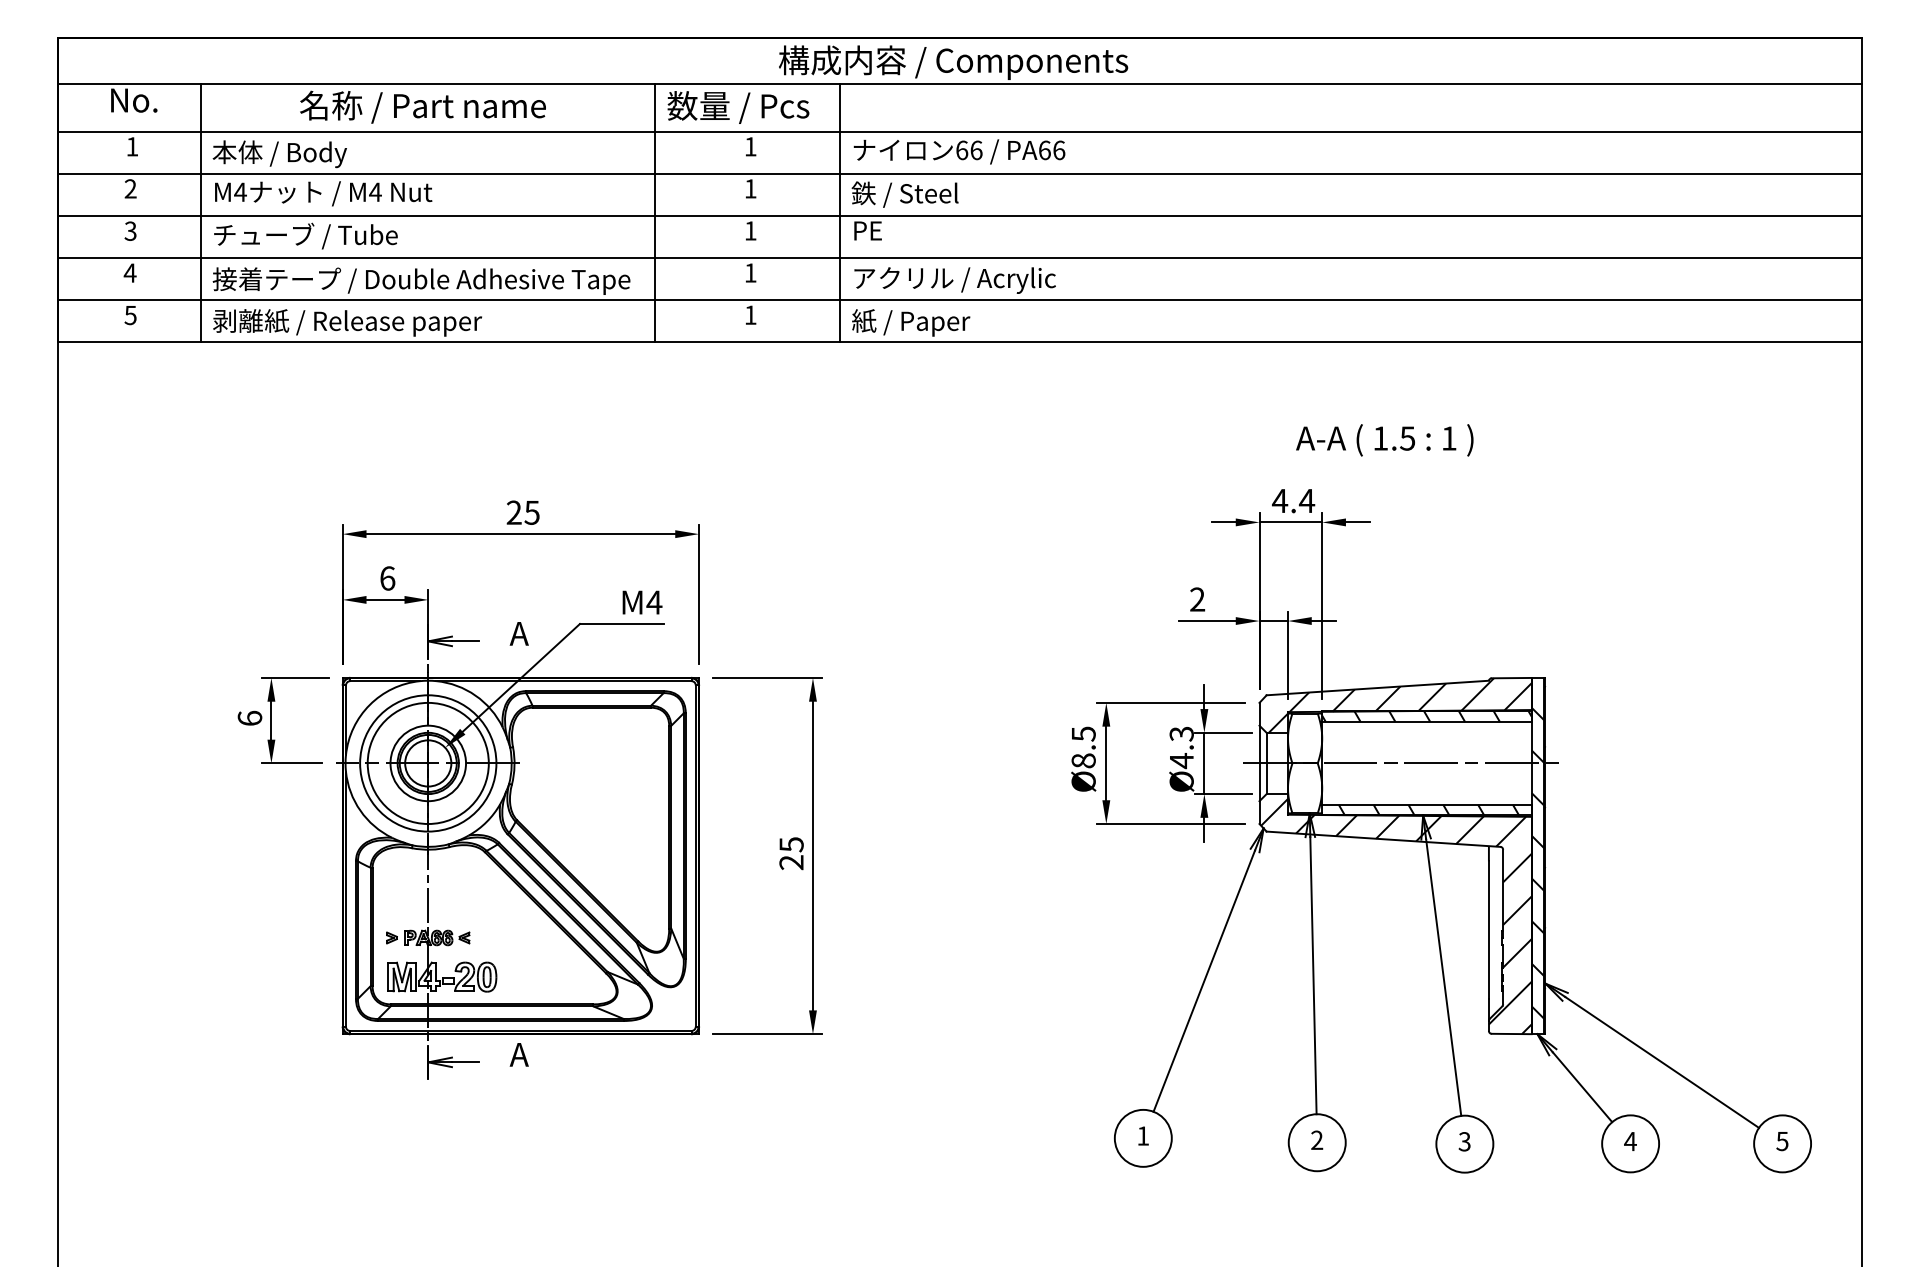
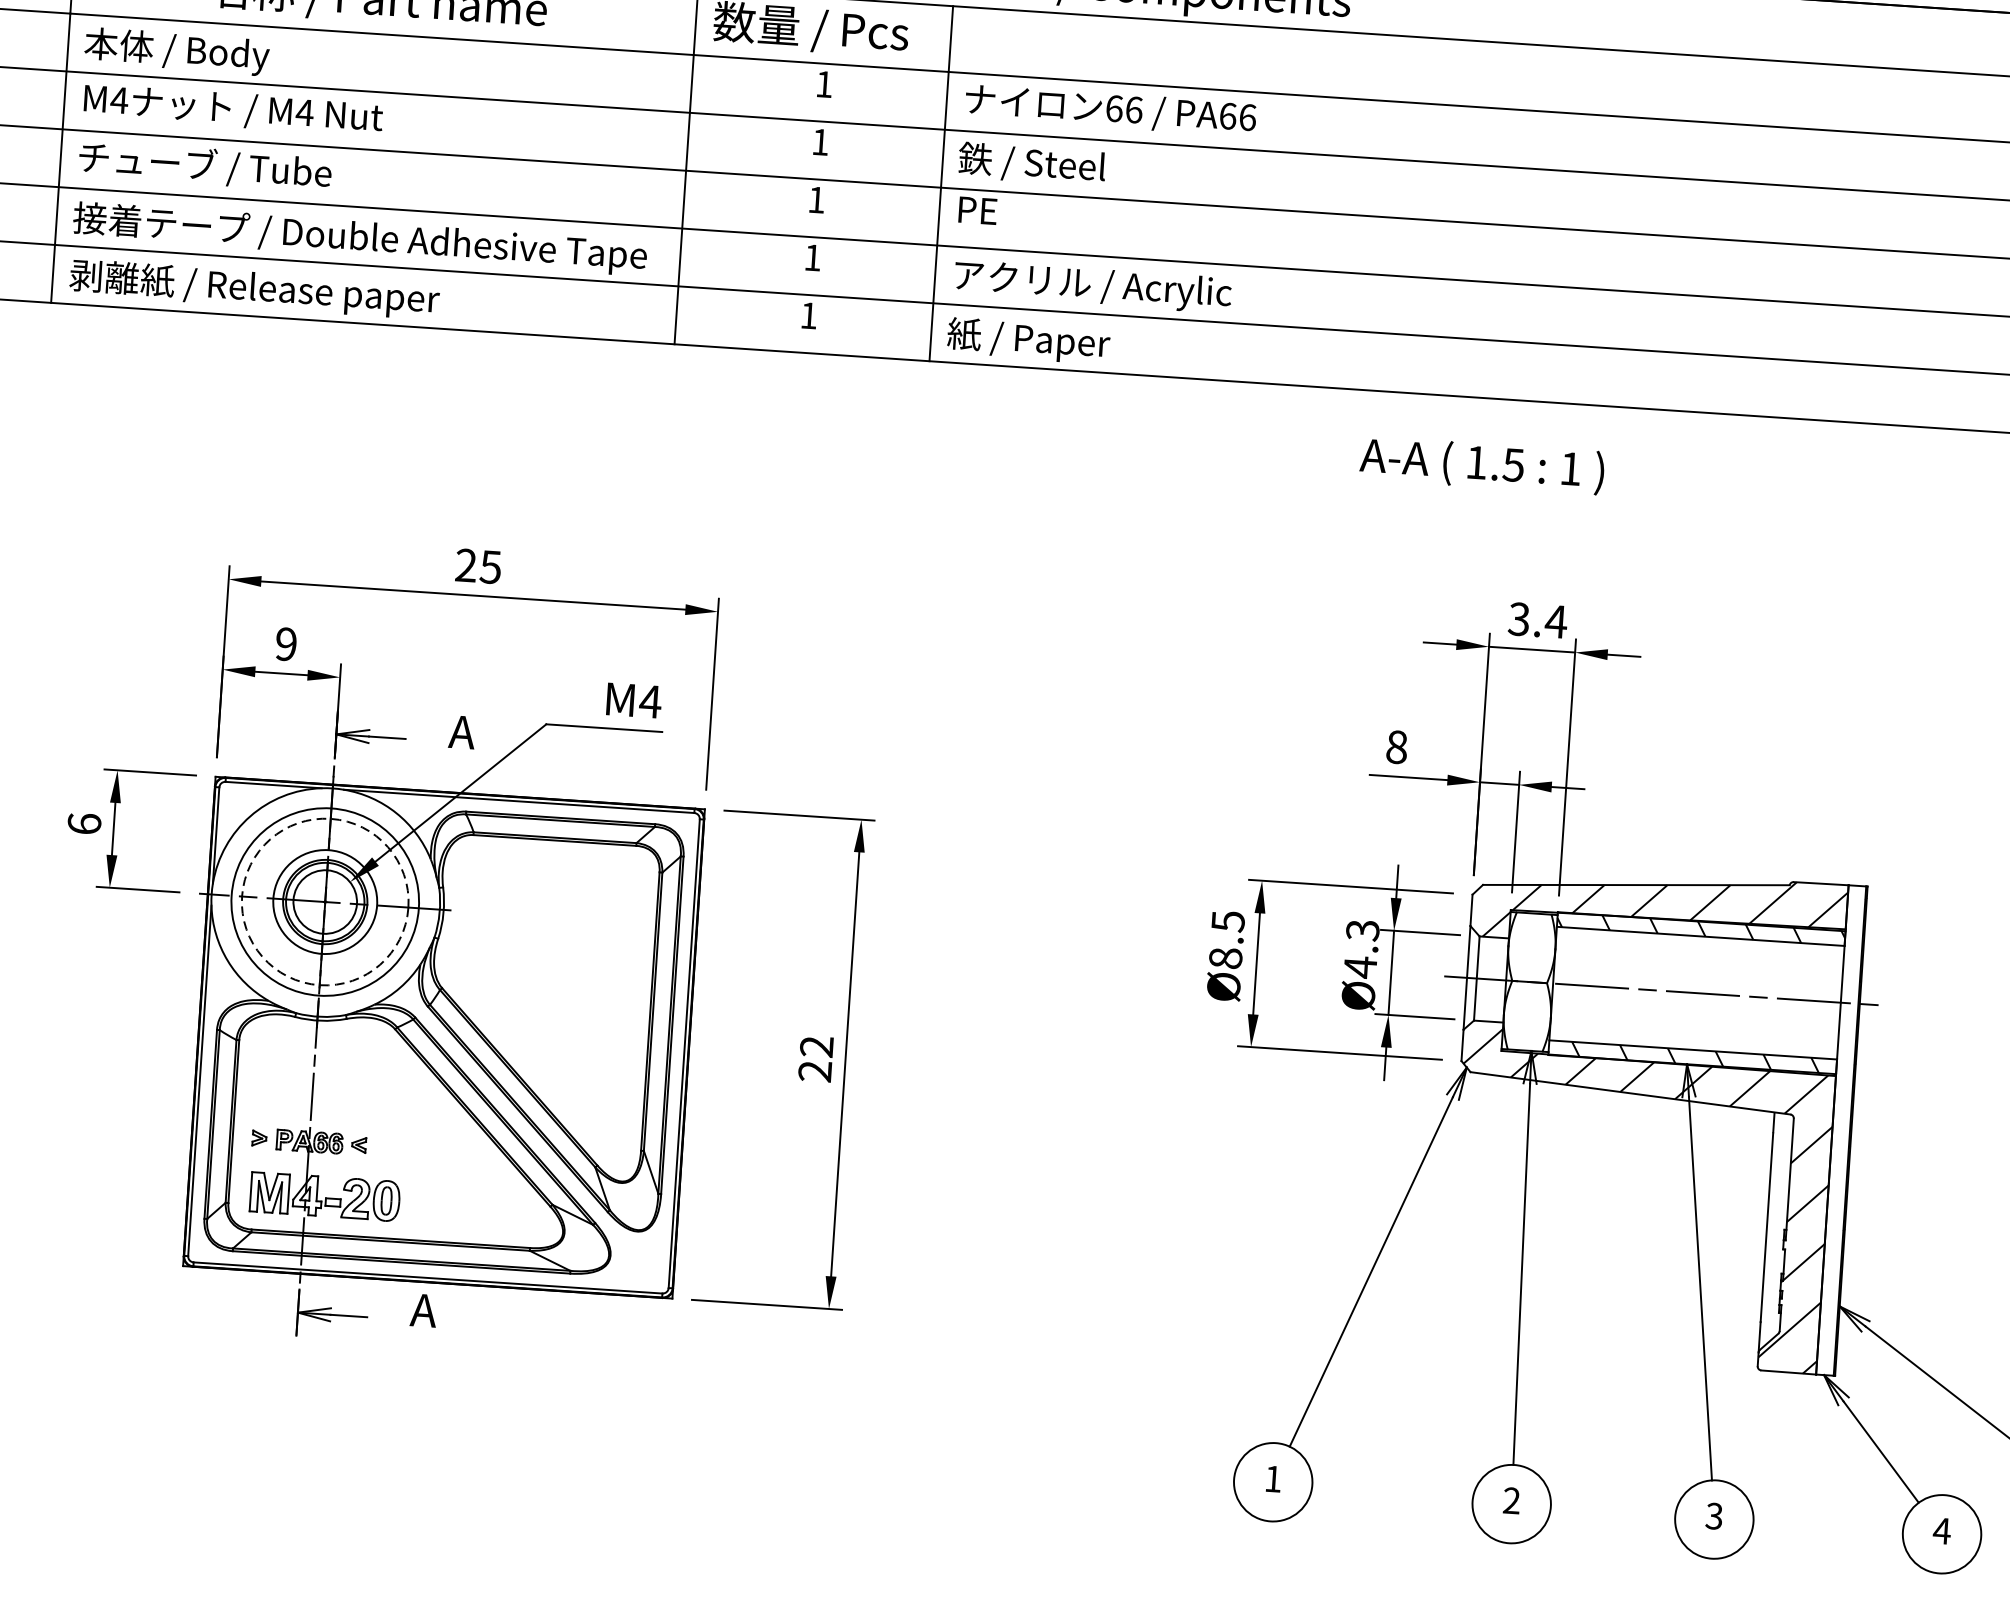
text: (1384, 440) -> (1481, 465), moved
text: (1279, 500) -> (1518, 618), 4.4 -> 3.4
text: (387, 578) -> (286, 644), 6 -> 9
text: (1197, 599) -> (1396, 747), 2 -> 8
circle: (427, 763) -> (324, 902), solid -> dashed
text: (791, 844) -> (816, 1046), 25 -> 22
hatch: (1537, 863) -> (1839, 1140), removed

